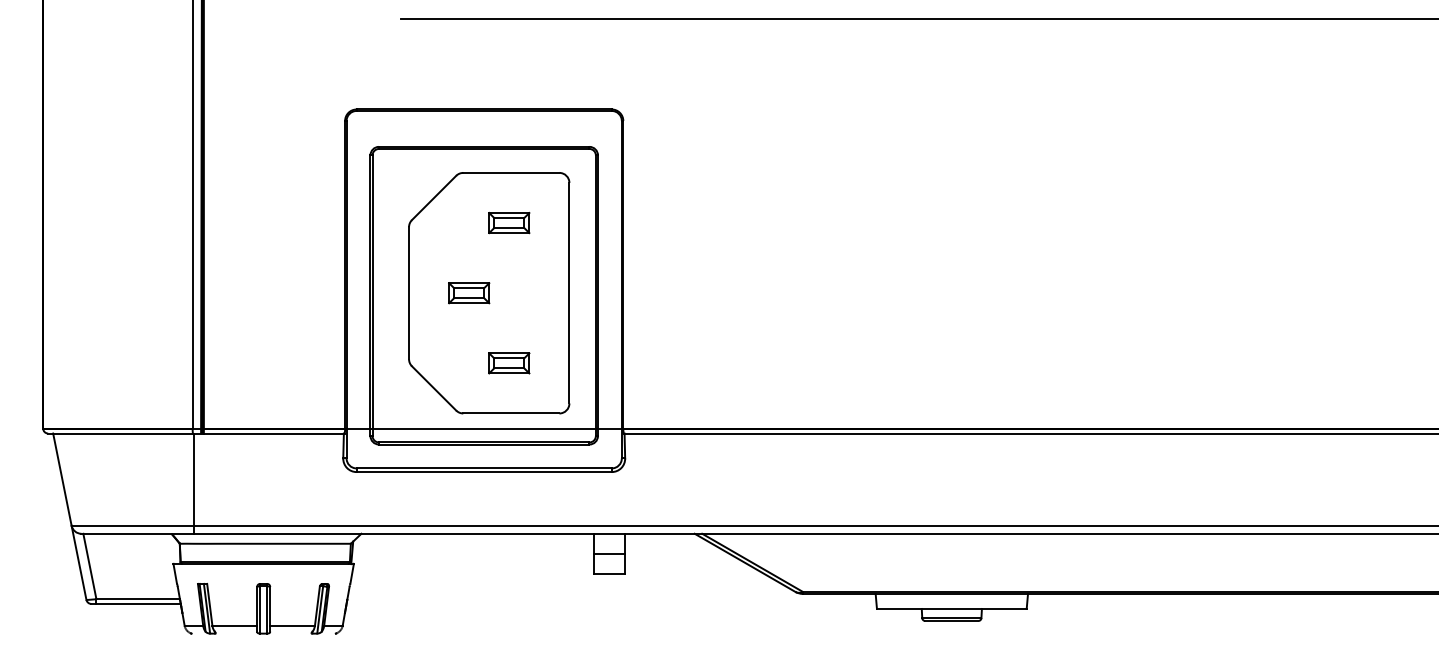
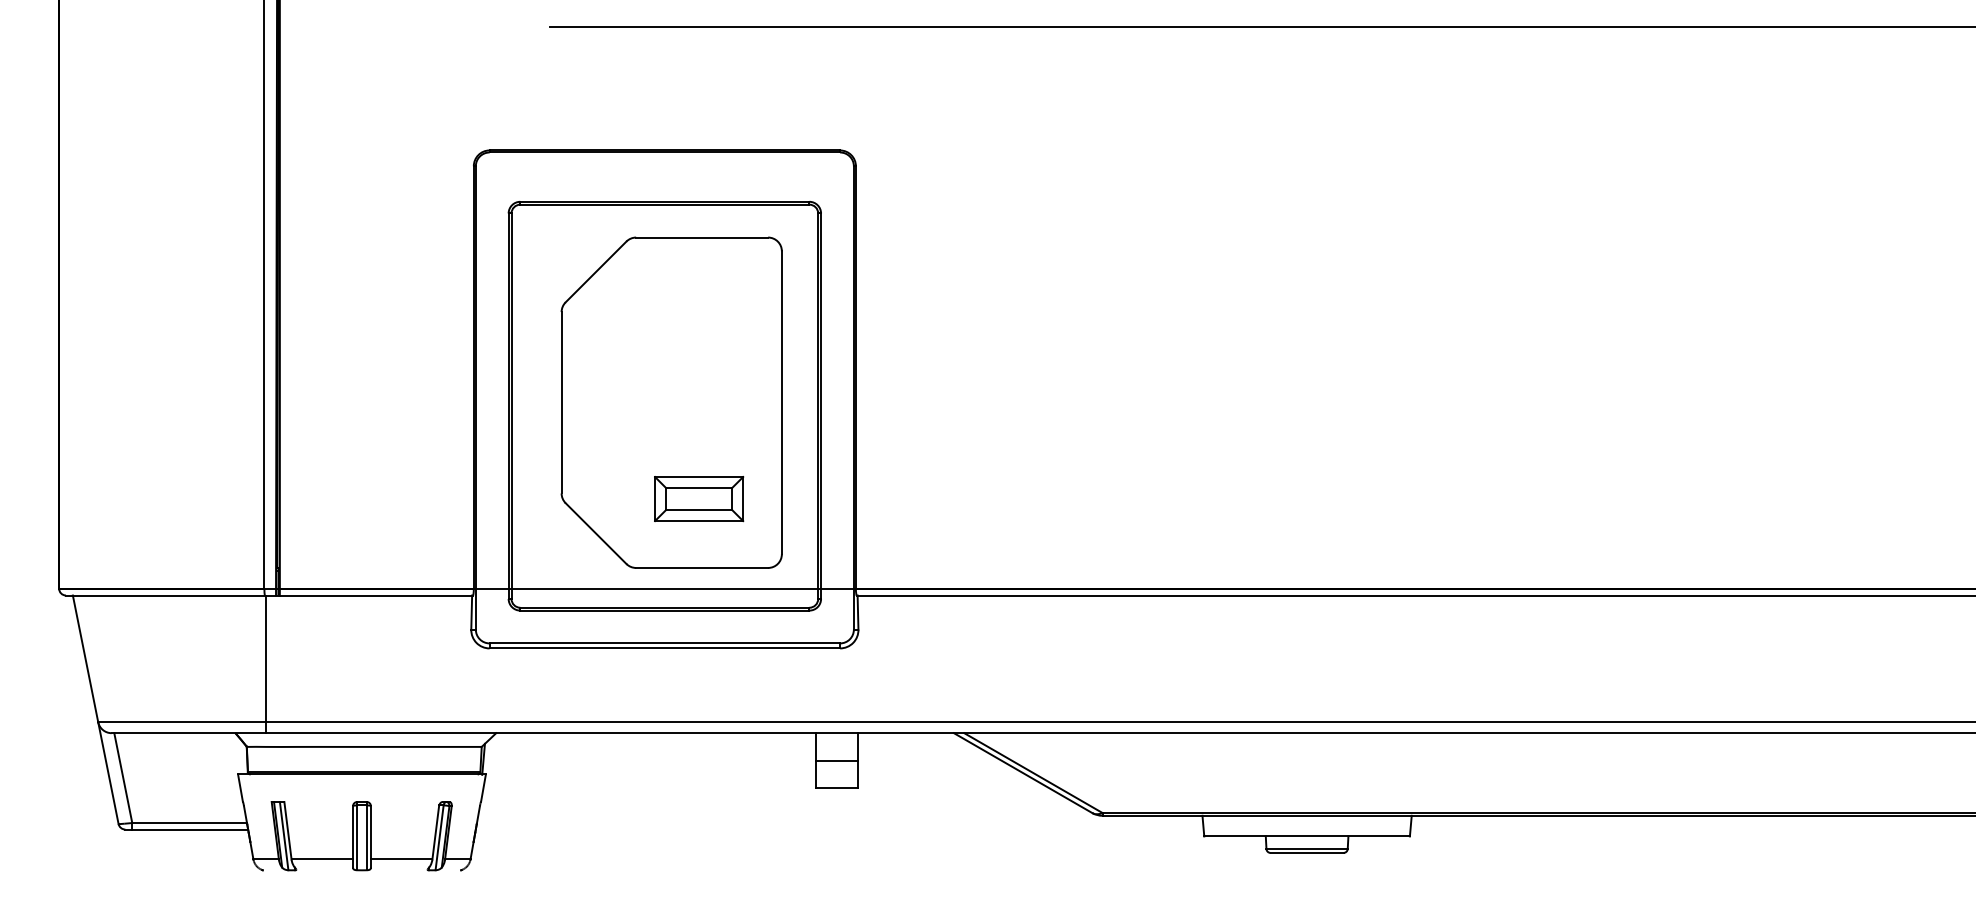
part: (509, 222) -> (699, 305), removed
part: (469, 293) -> (644, 403), removed
part: (509, 363) -> (699, 499), size x1.6

